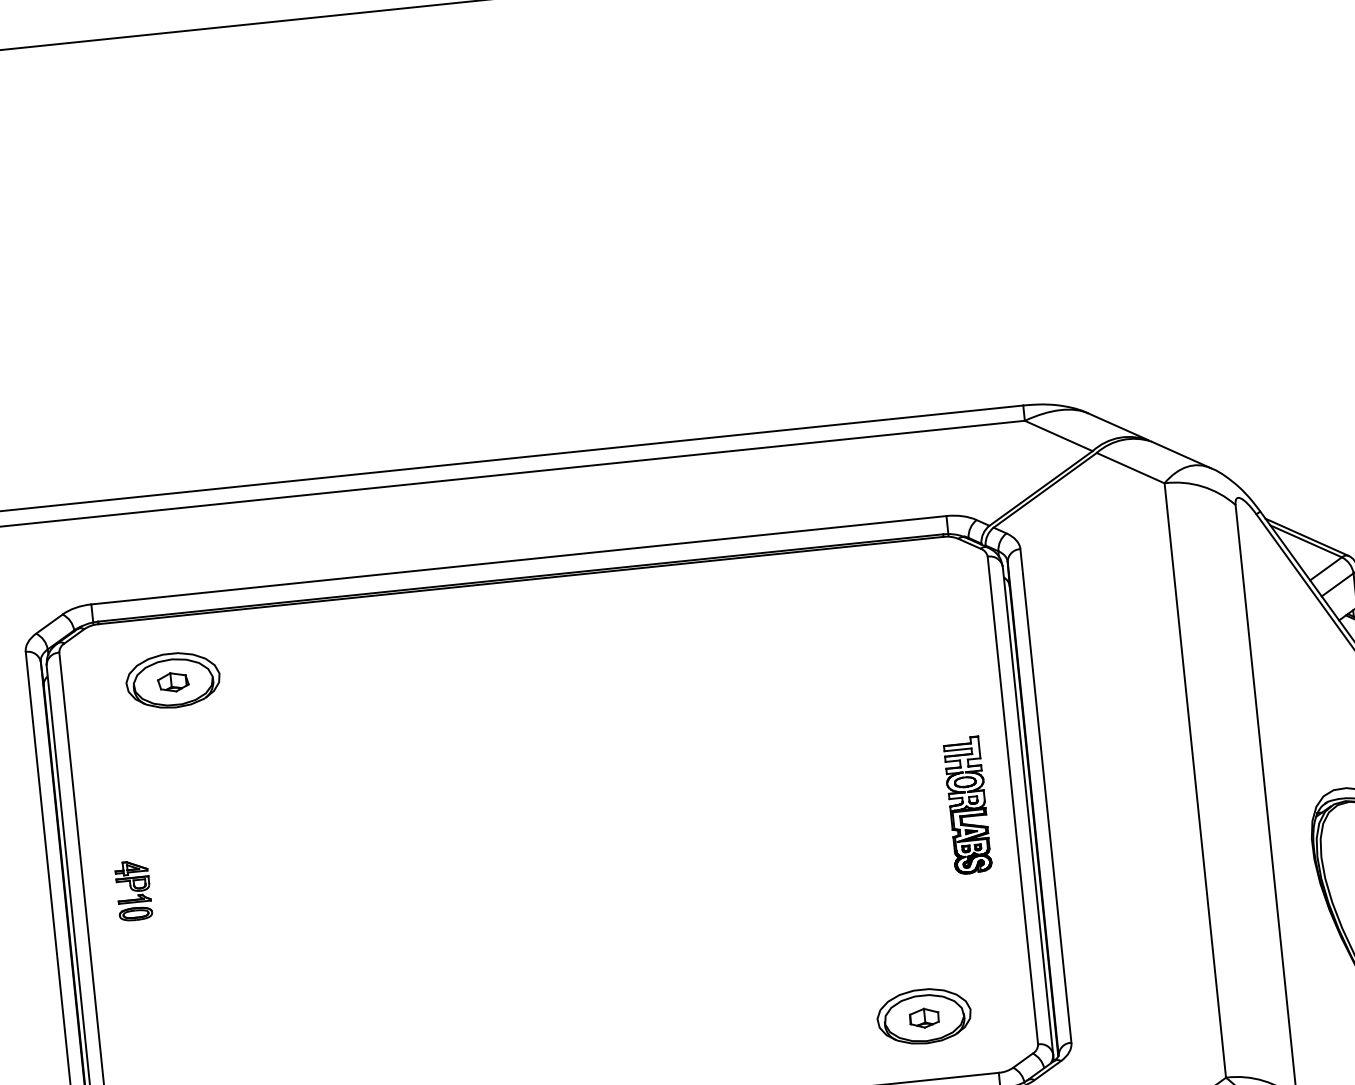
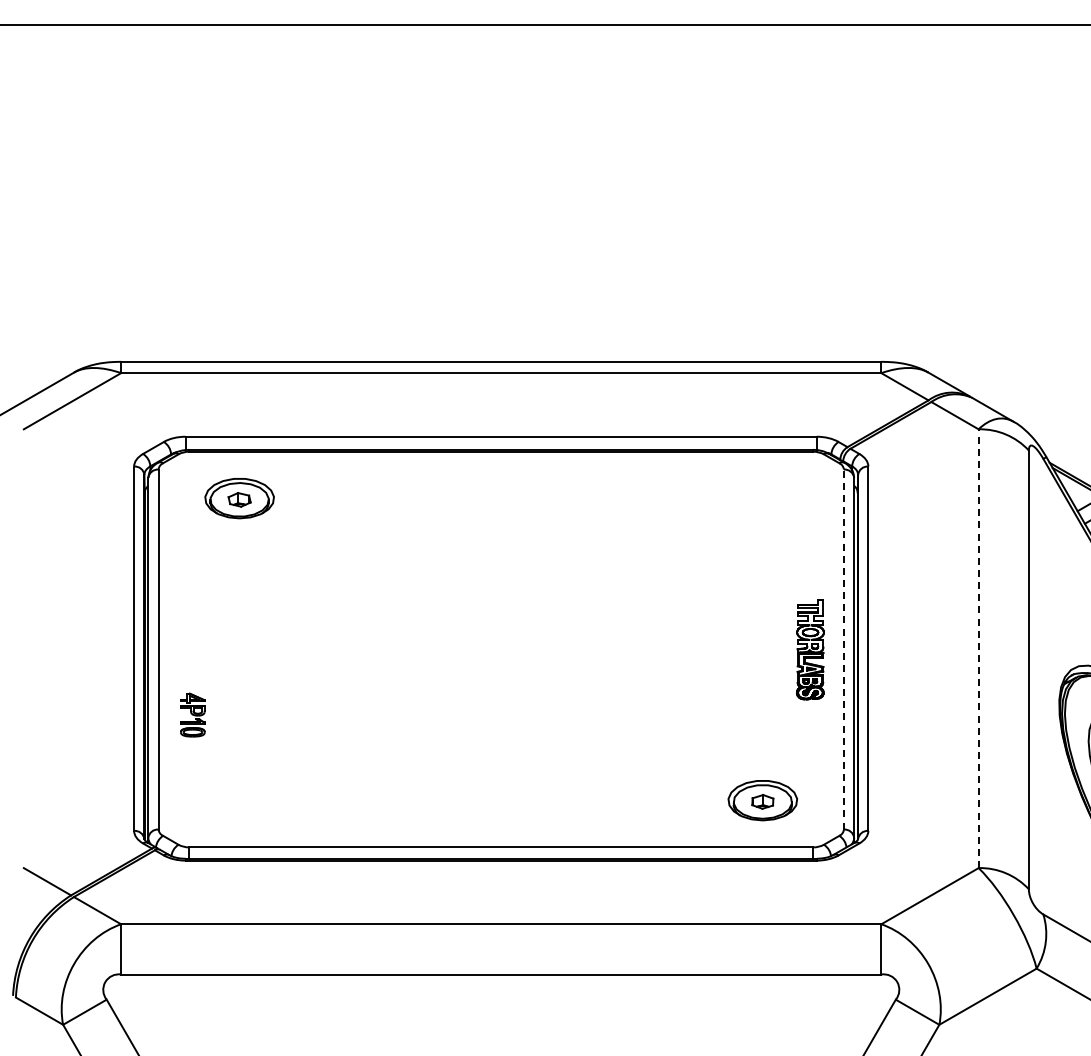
line: (1195, 780) -> (978, 648), solid -> dashed
line: (1012, 800) -> (843, 649), solid -> dashed
part: (133, 890) -> (192, 714), moved

